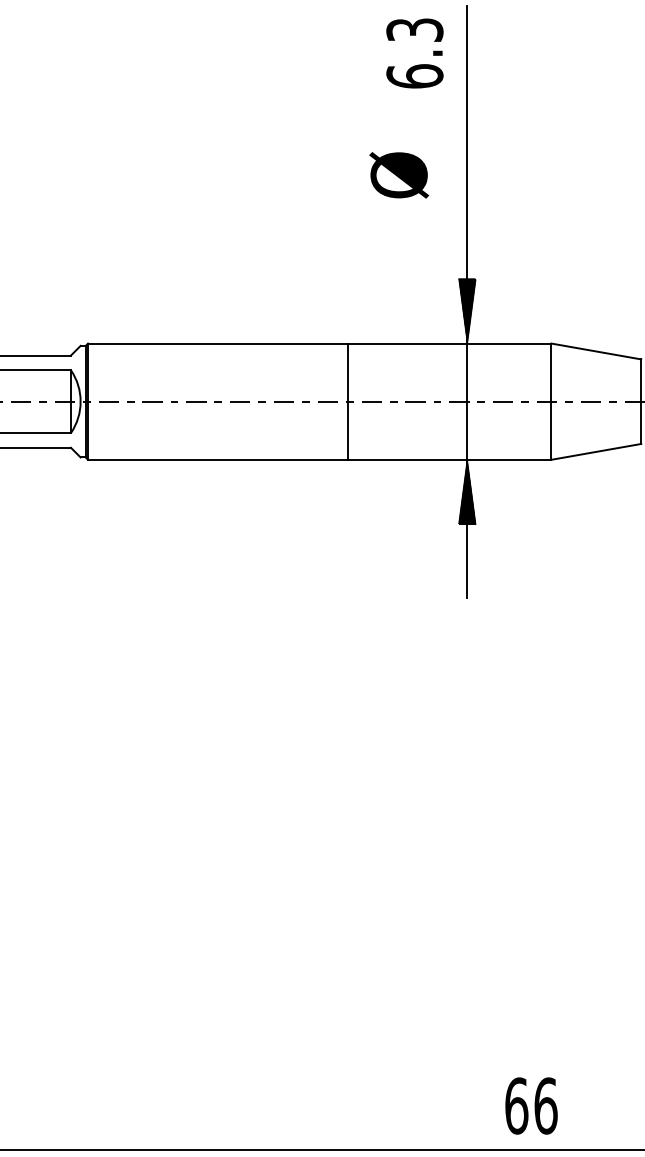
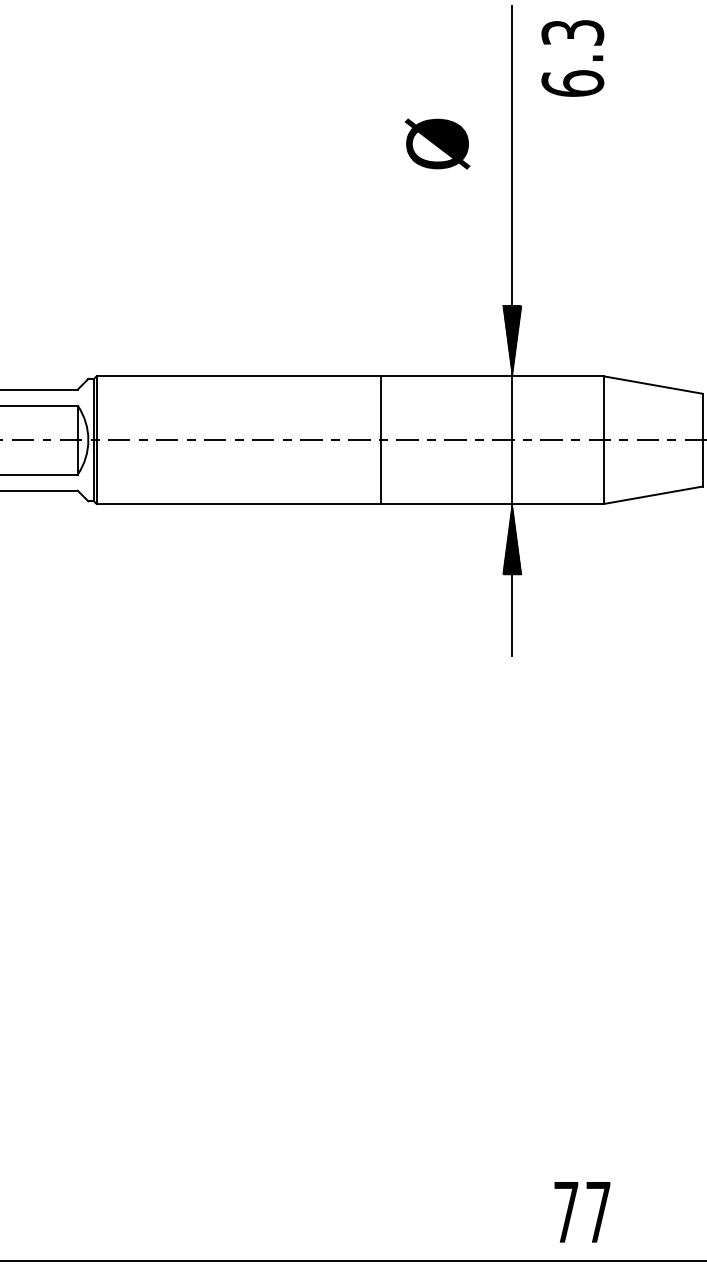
text: (414, 53) -> (572, 58), moved
text: (399, 174) -> (437, 143), moved
text: (531, 1105) -> (582, 1211), 66 -> 77

